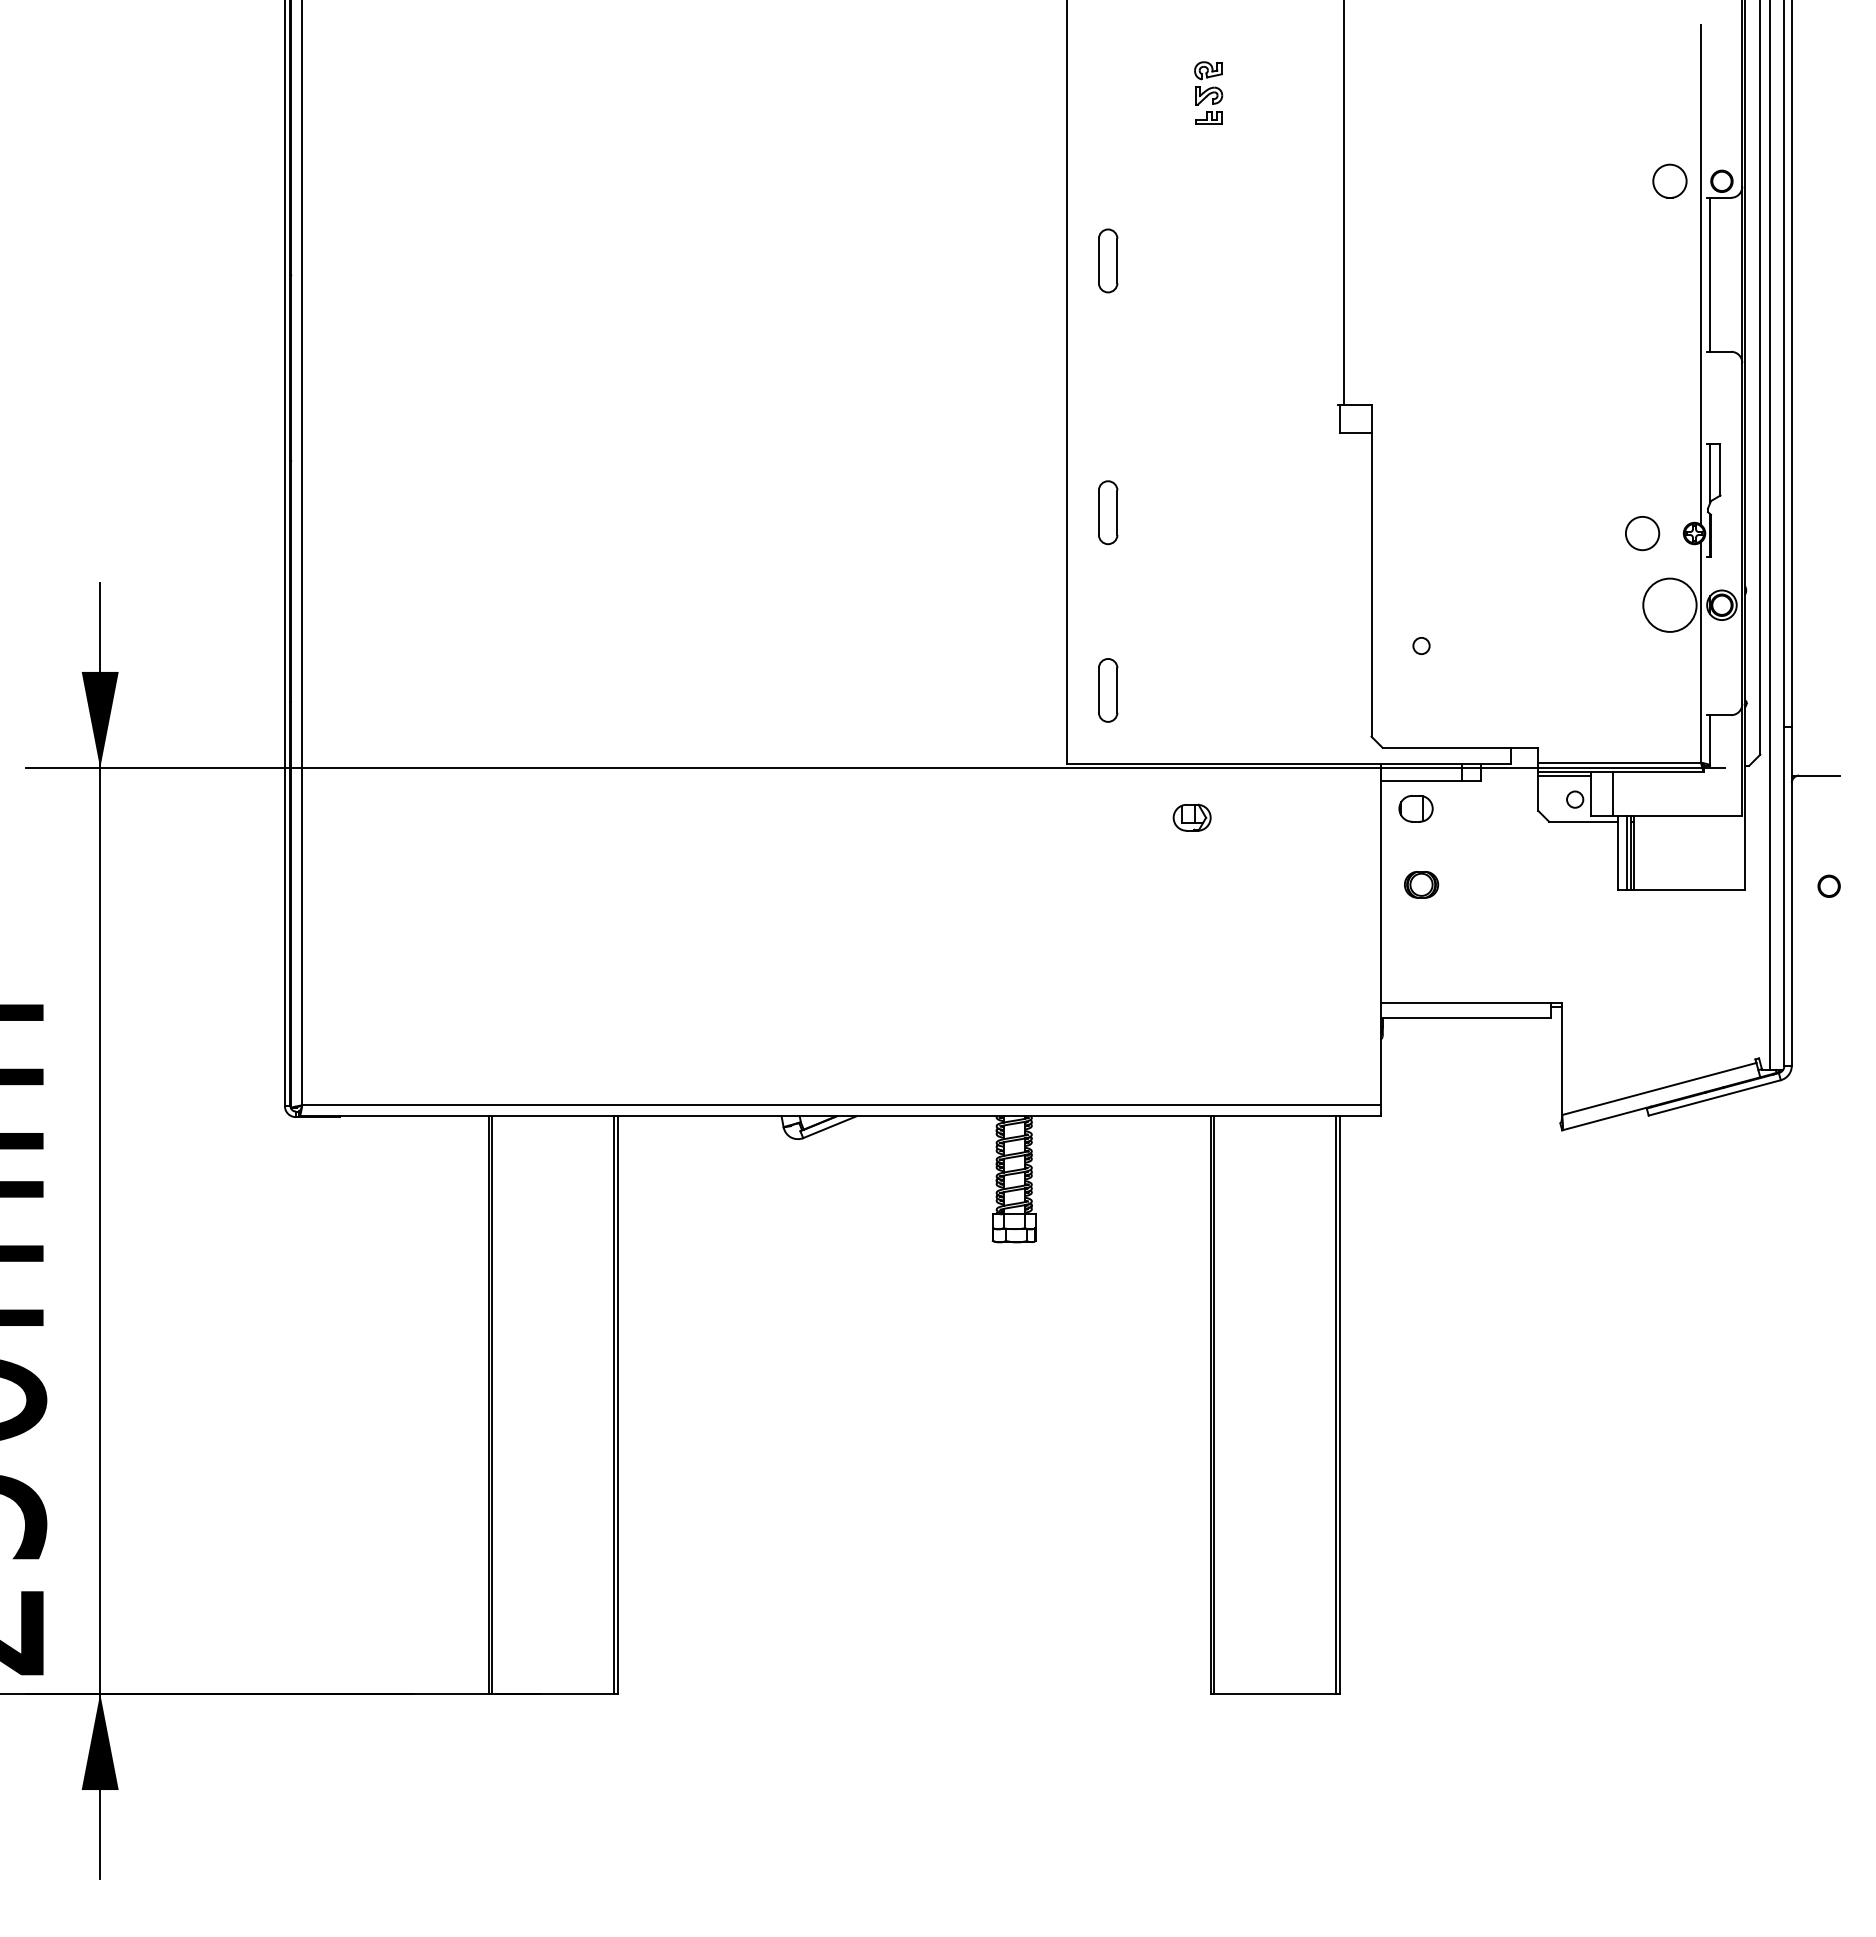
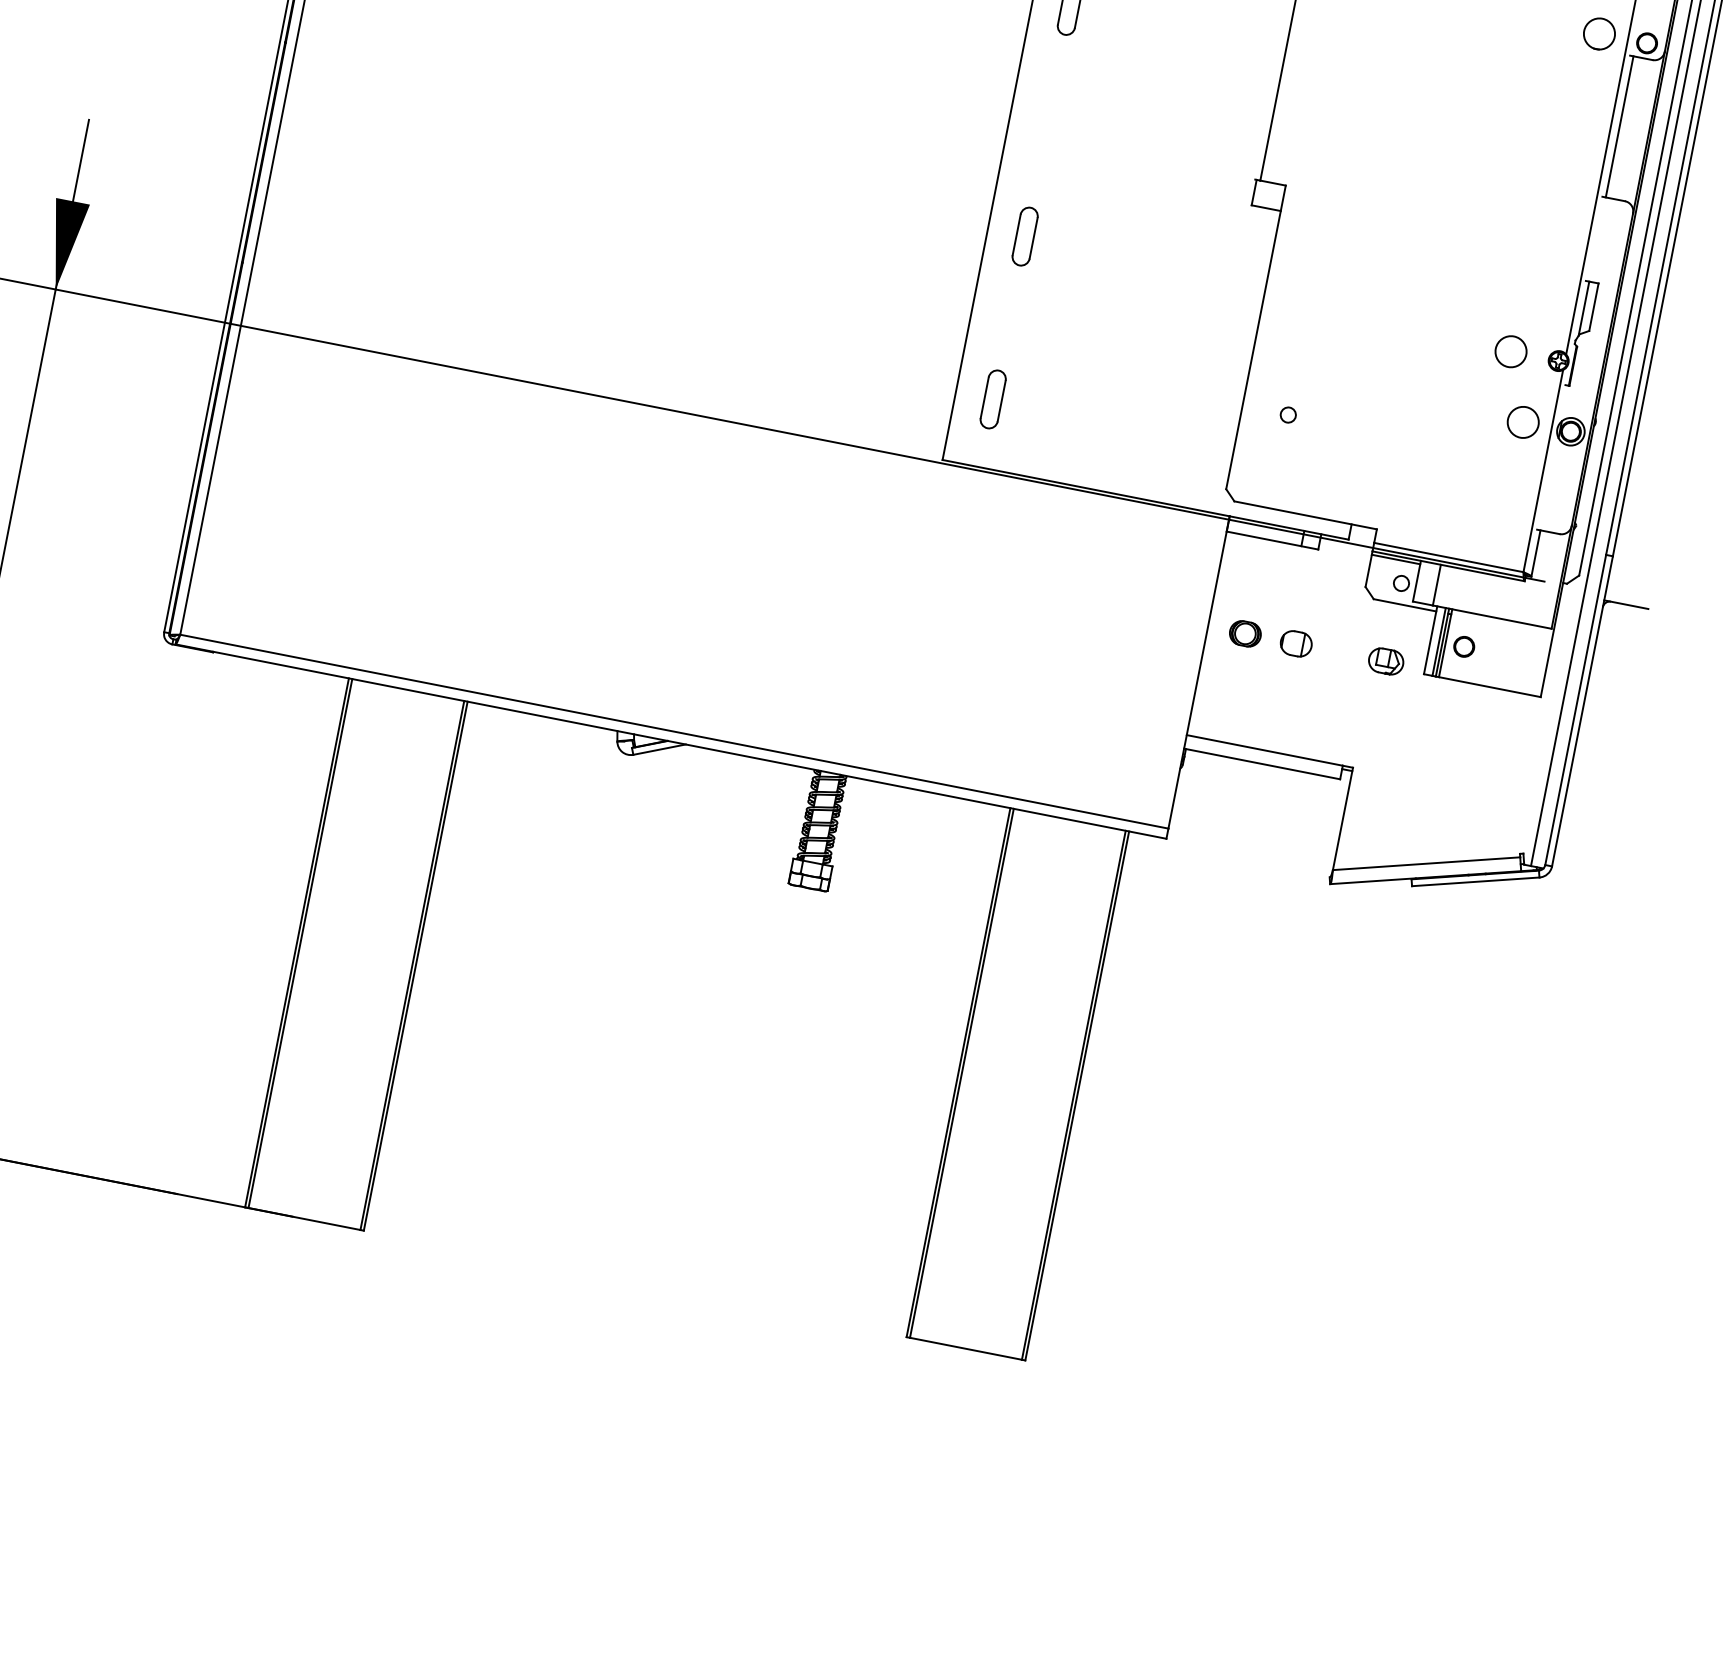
circle: (1669, 604) -> (1522, 421), size x0.62
part: (1415, 808) -> (1295, 643), moved
part: (1191, 817) -> (1385, 661), moved
circle: (1828, 885) -> (1463, 645), moved

